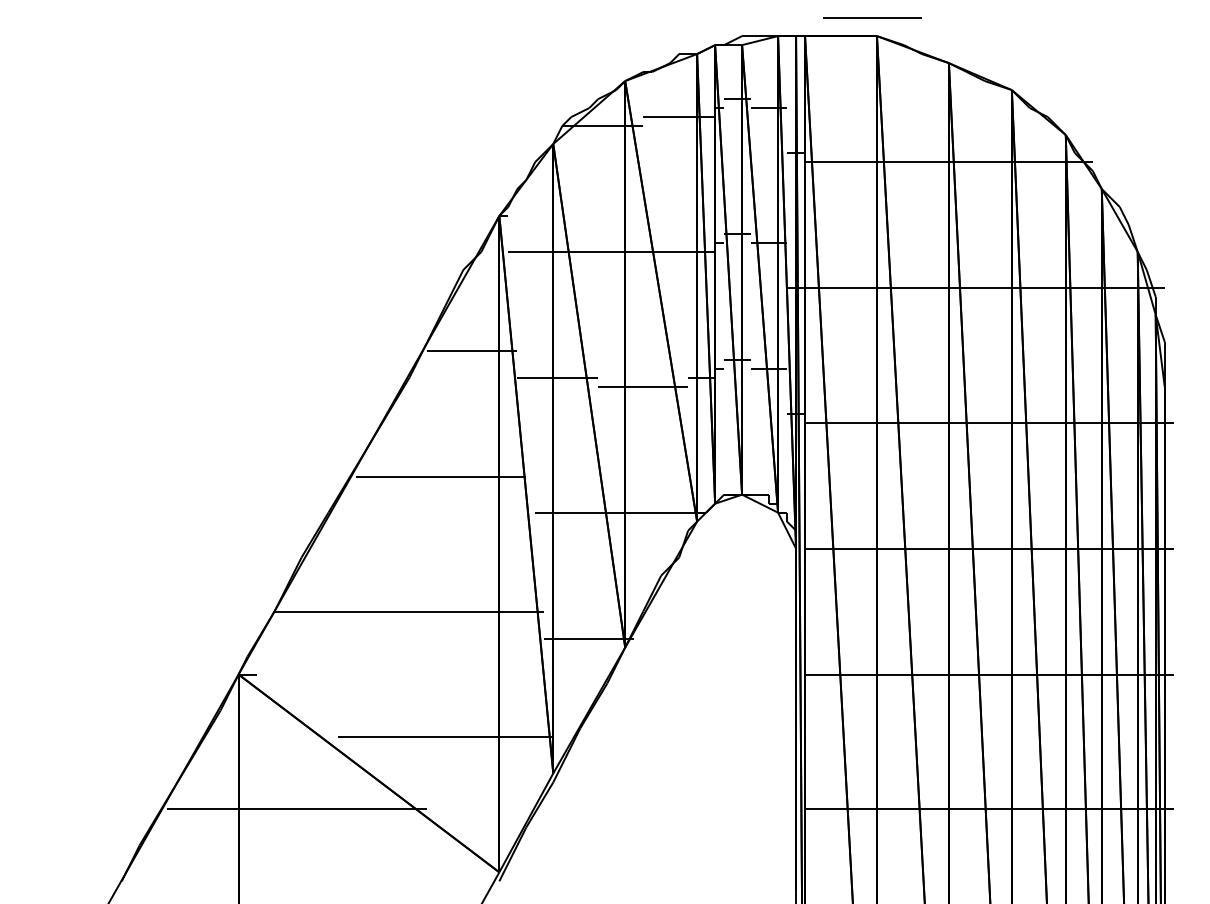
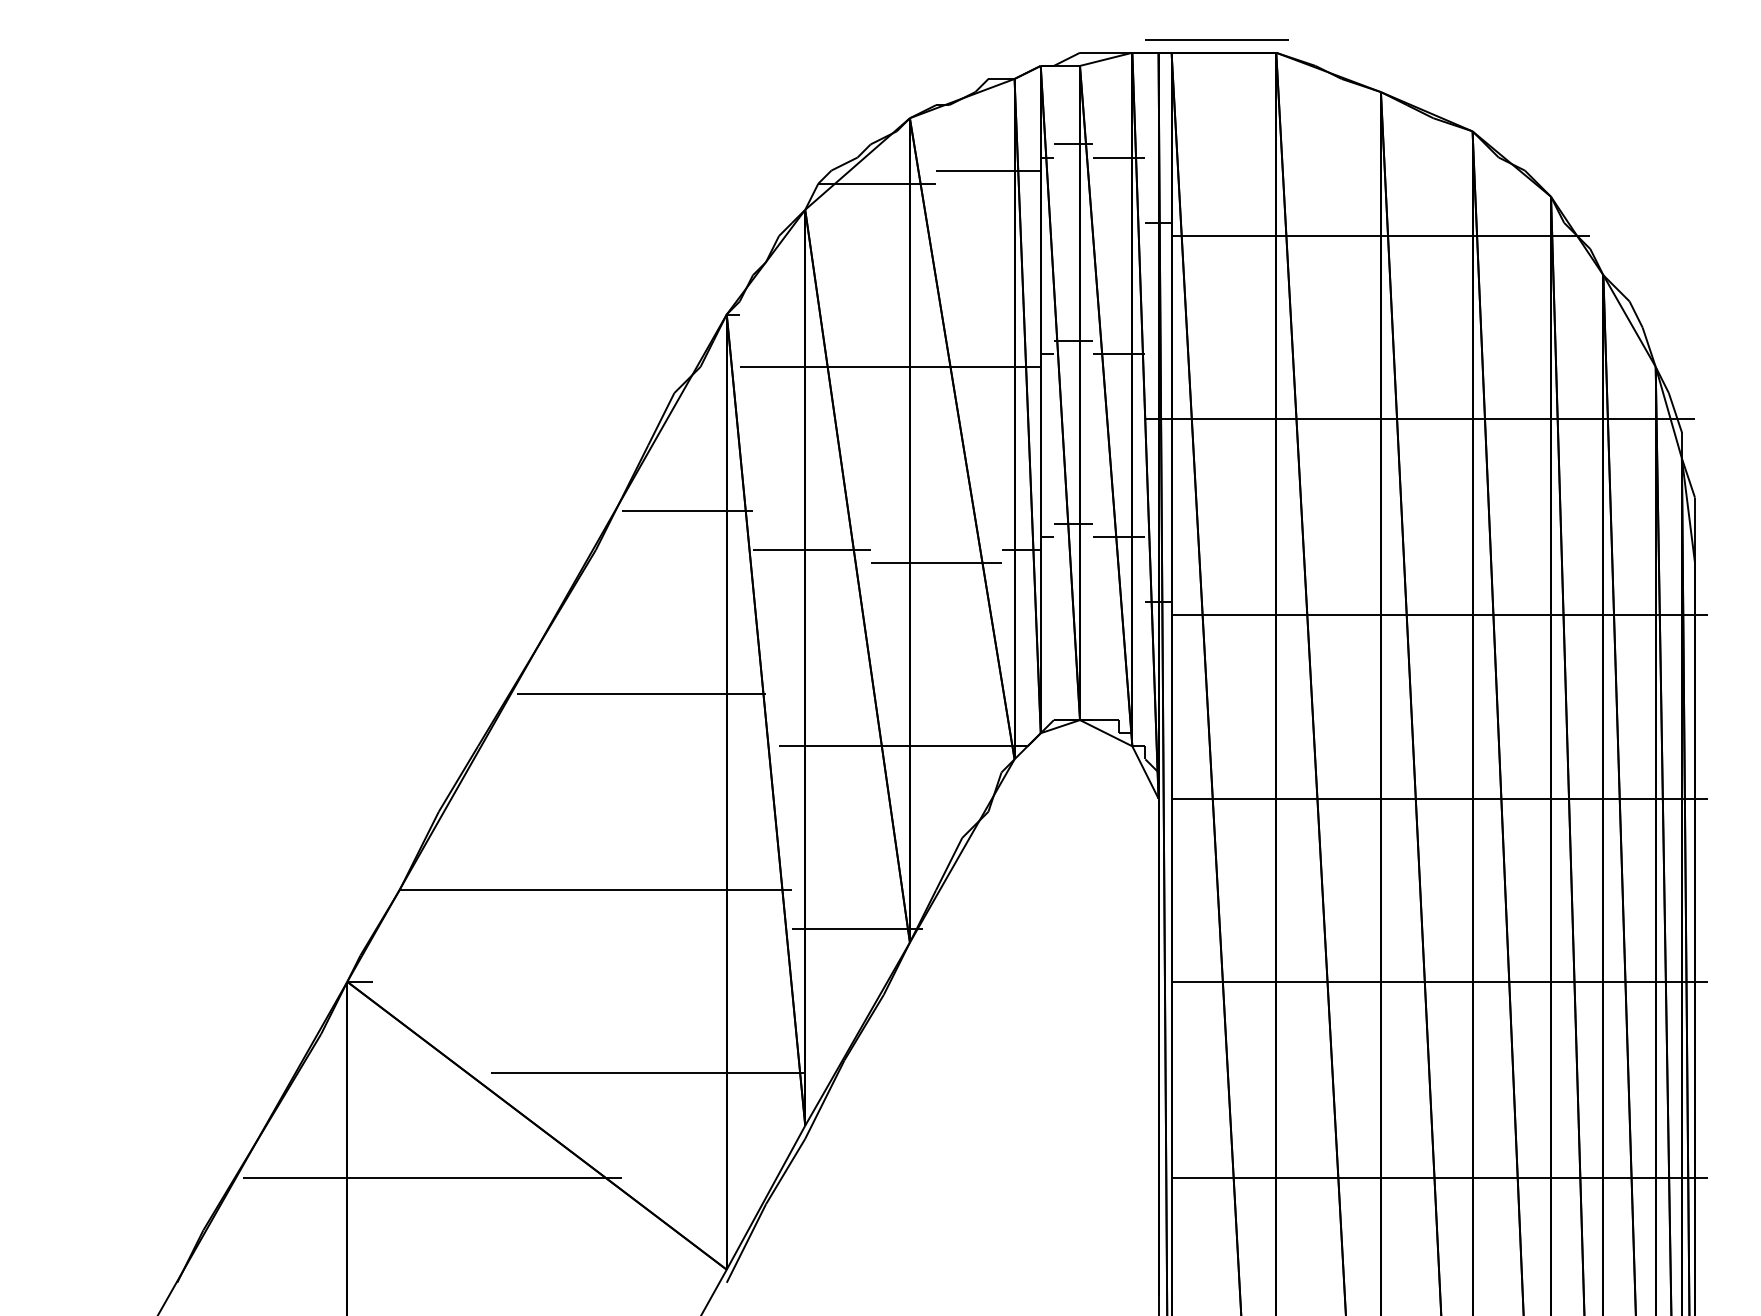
line: (872, 17) -> (1217, 38), moved

